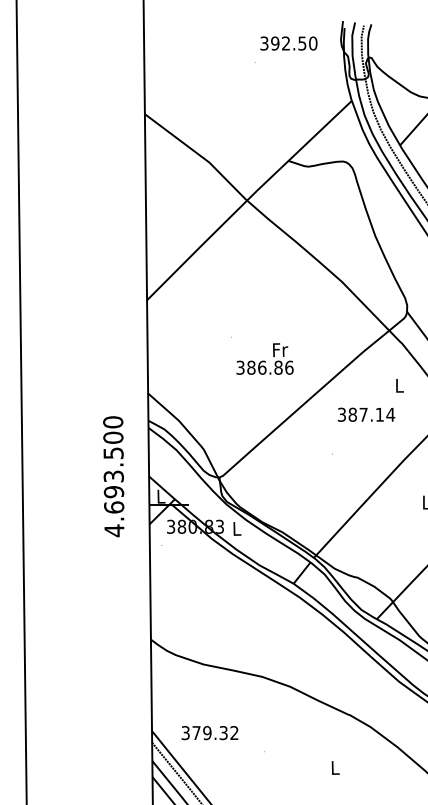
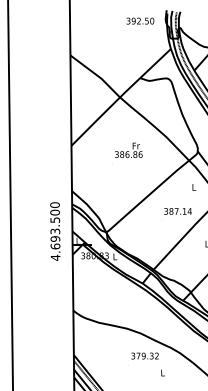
text: (264, 357) -> (128, 149), moved
text: (365, 414) -> (177, 211), moved
text: (208, 731) -> (144, 355), moved

